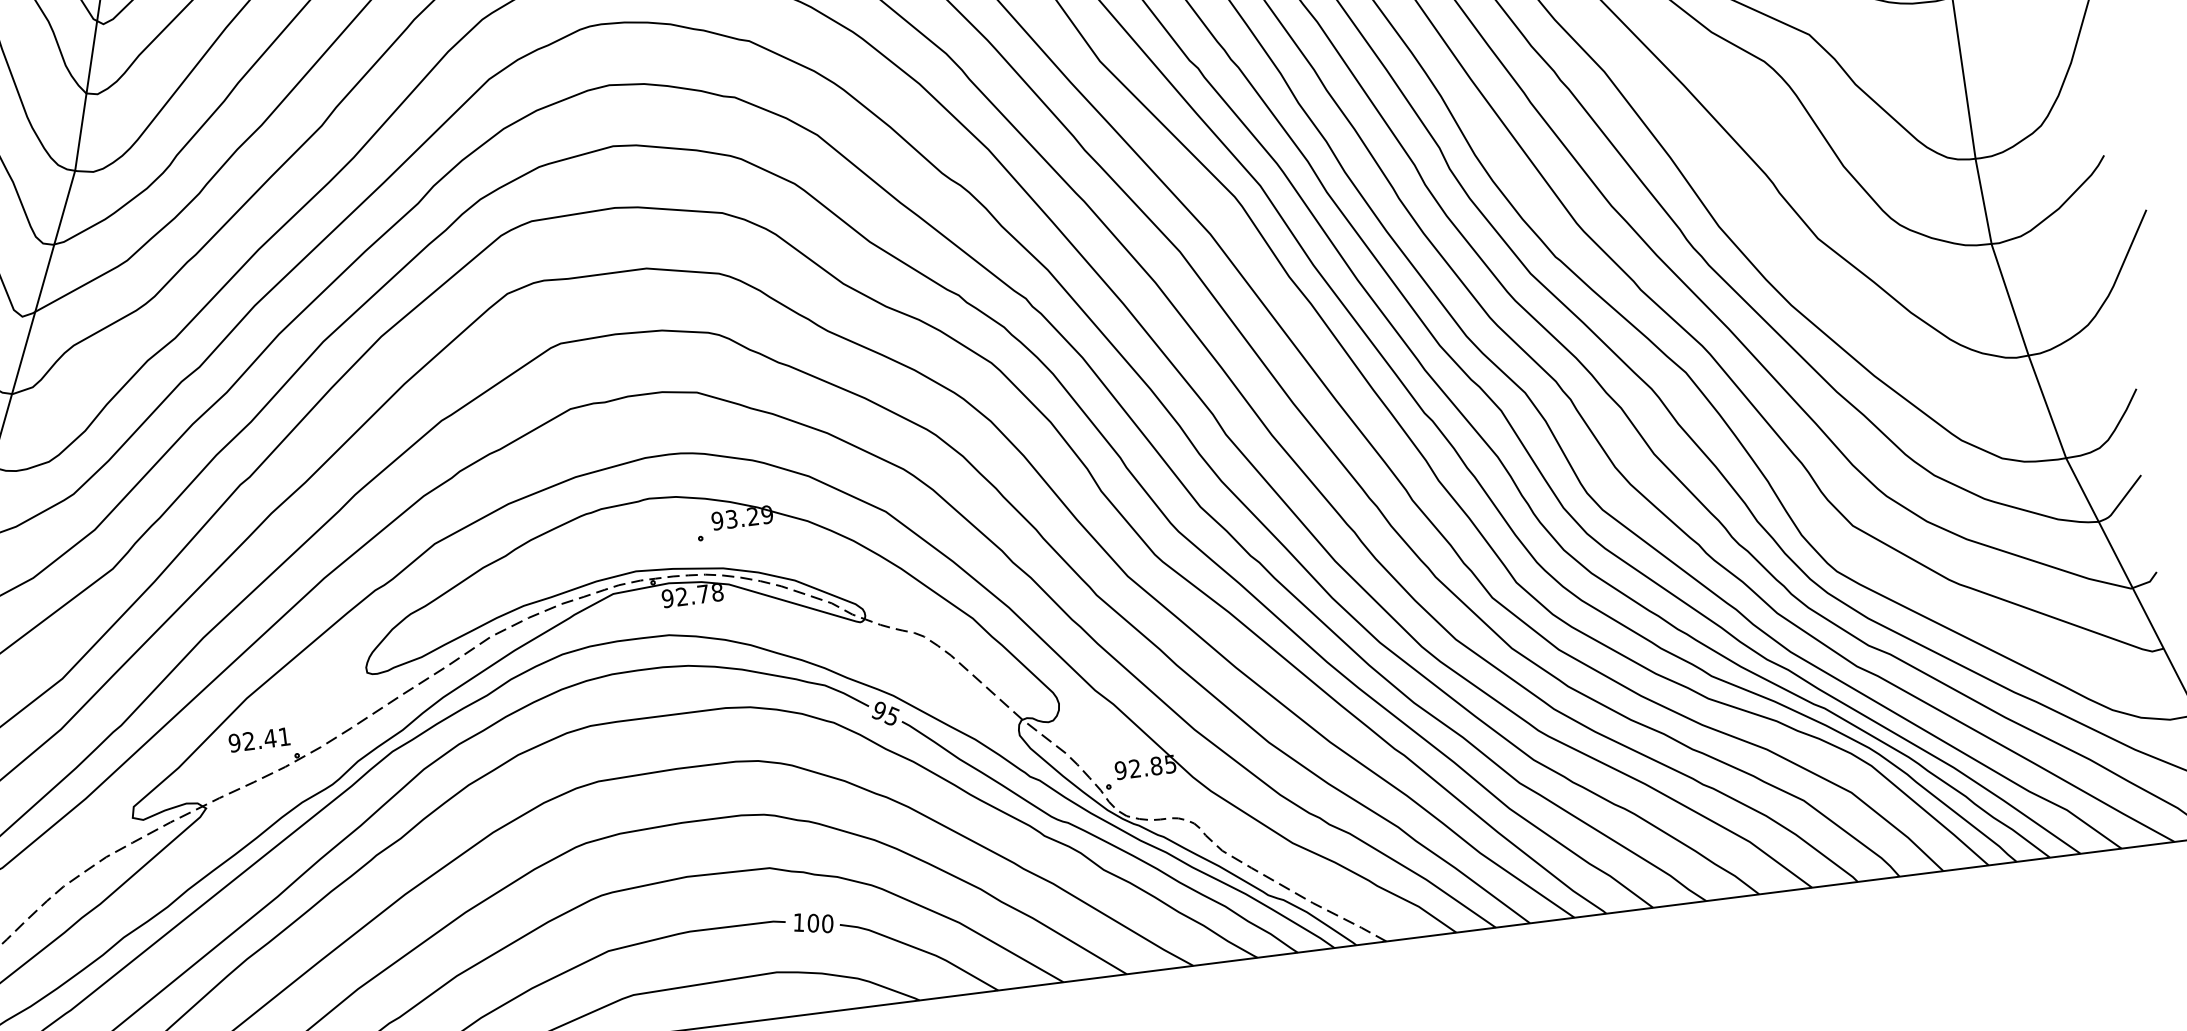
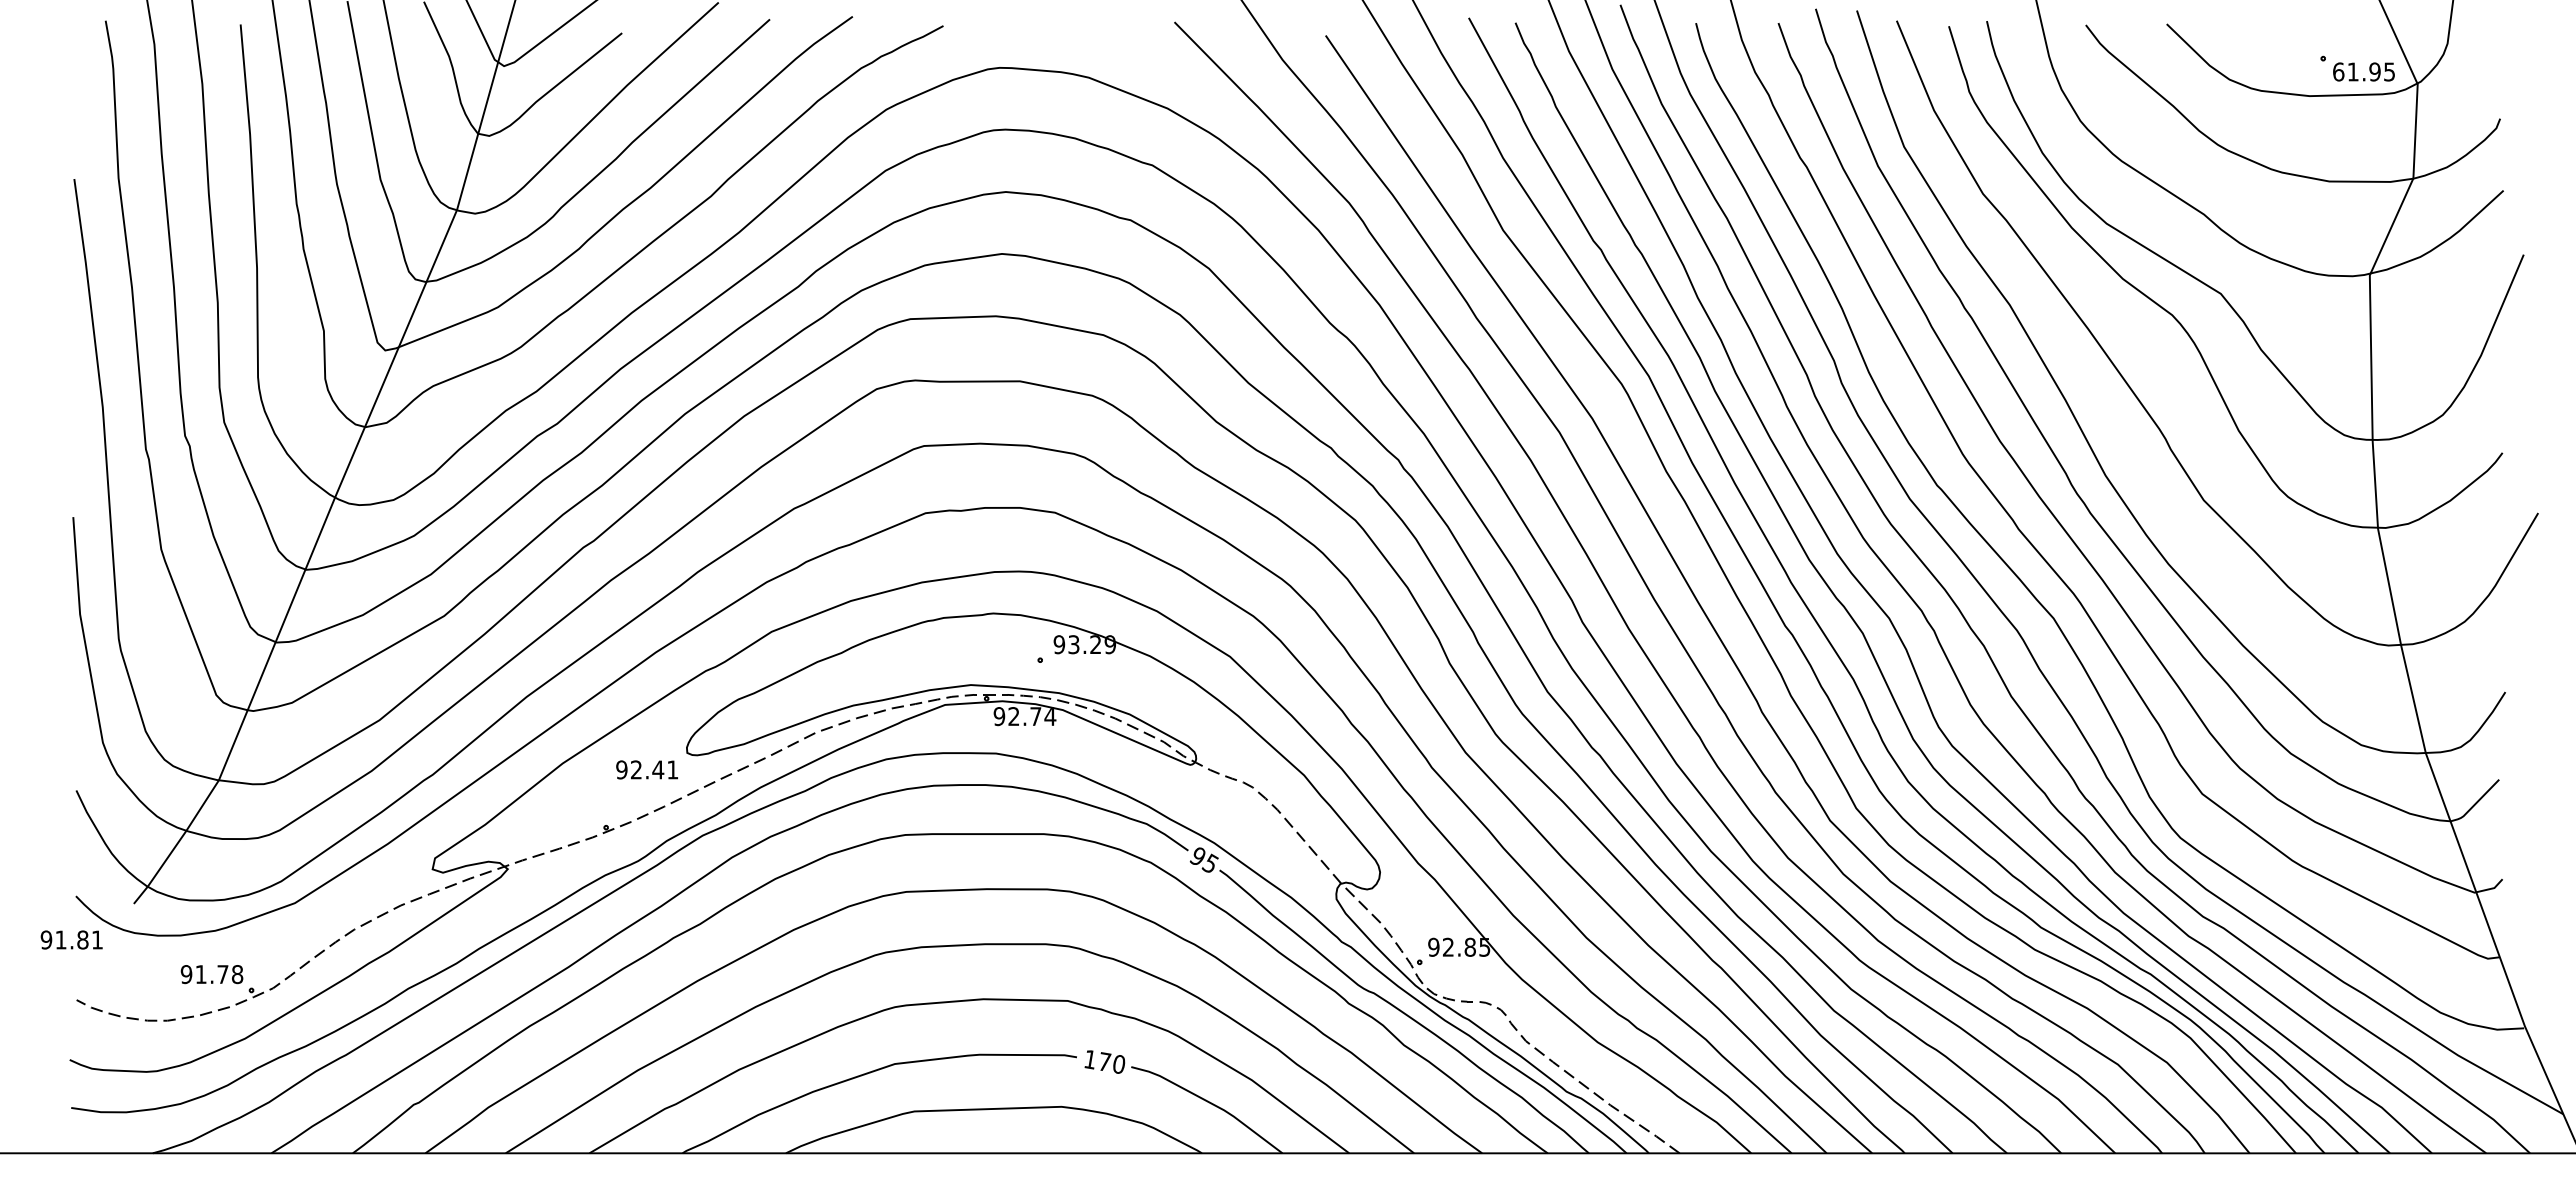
text: (717, 592) -> (1050, 716), 92.78 -> 92.74
text: (258, 739) -> (646, 769), moved
text: (814, 922) -> (1105, 1061), 100 -> 170

